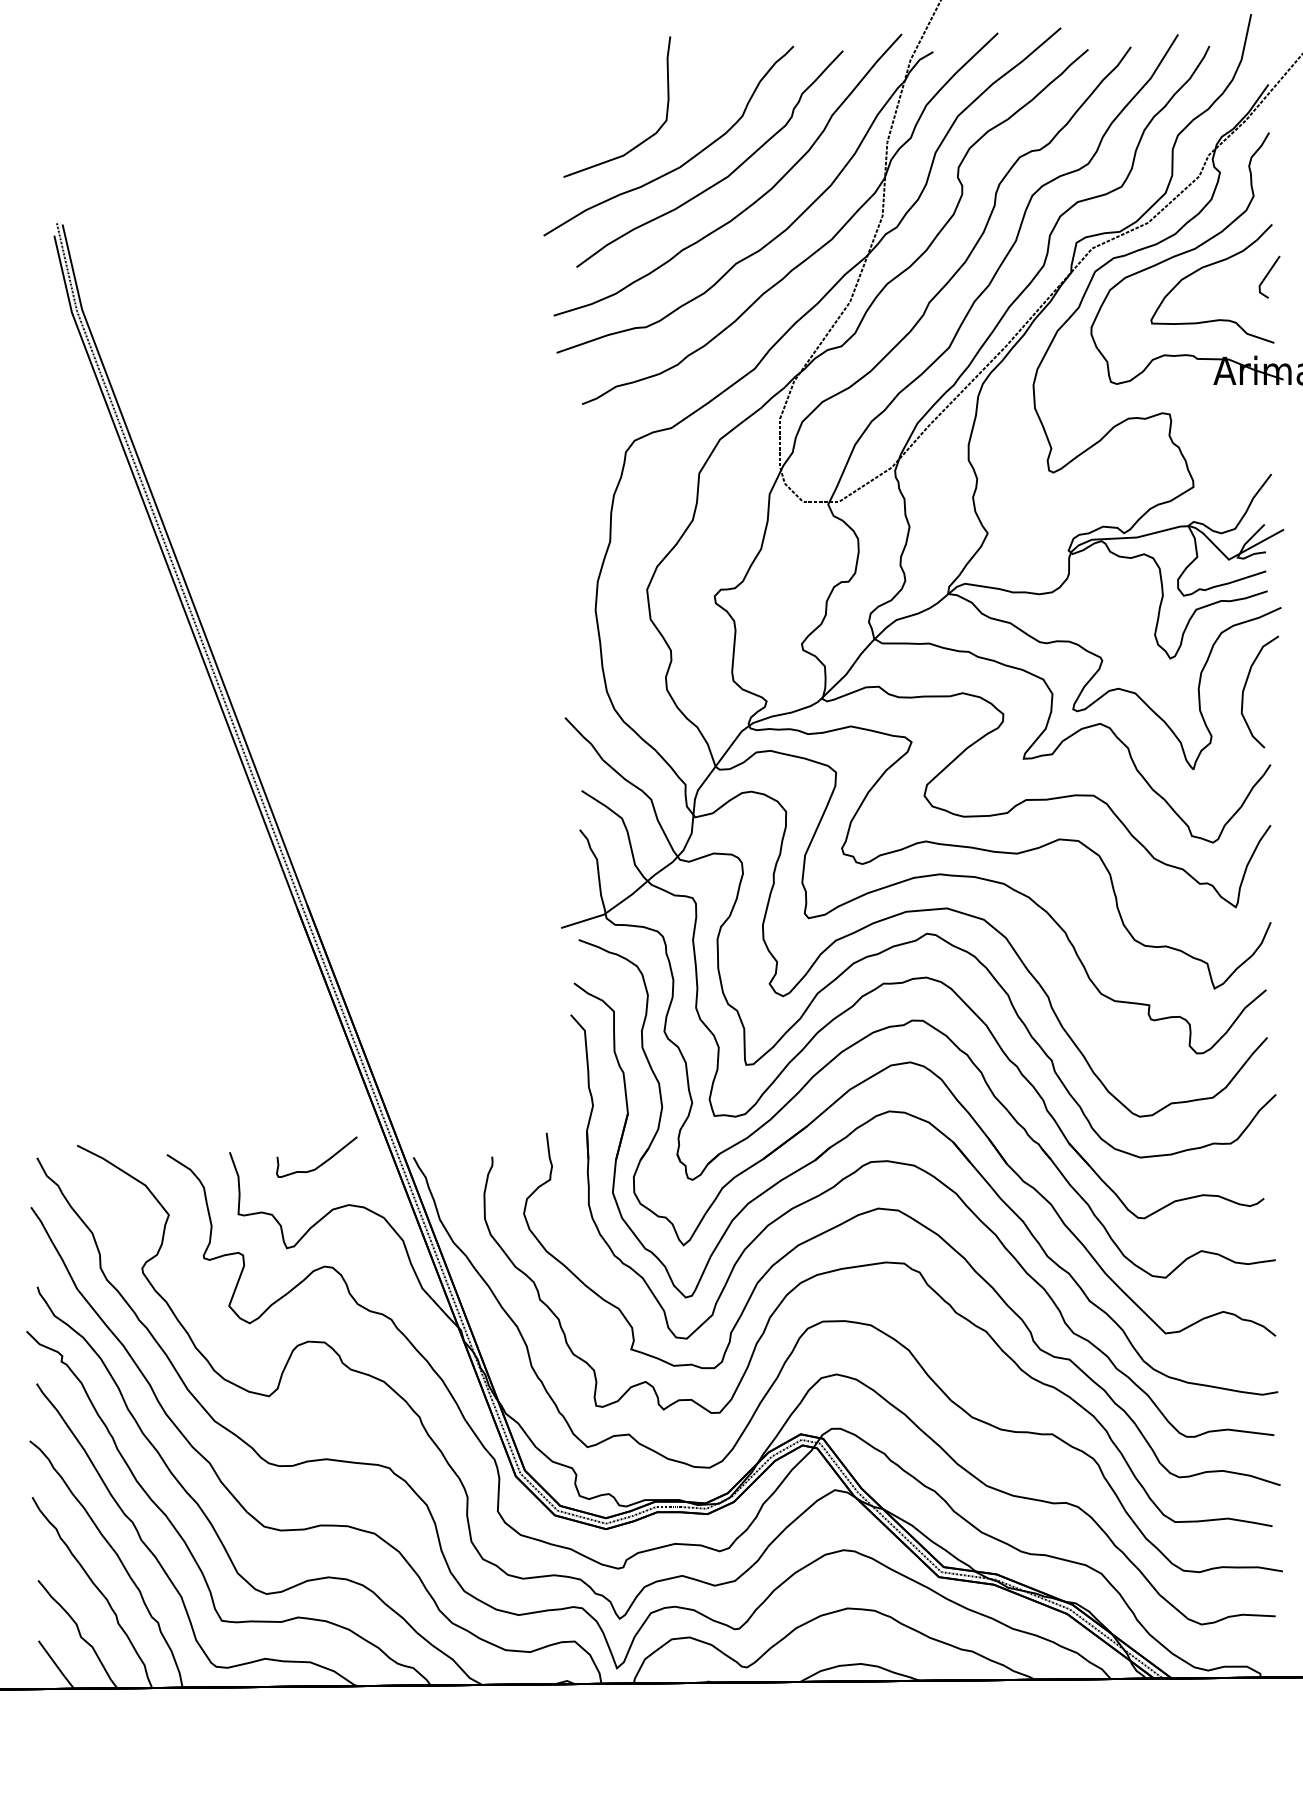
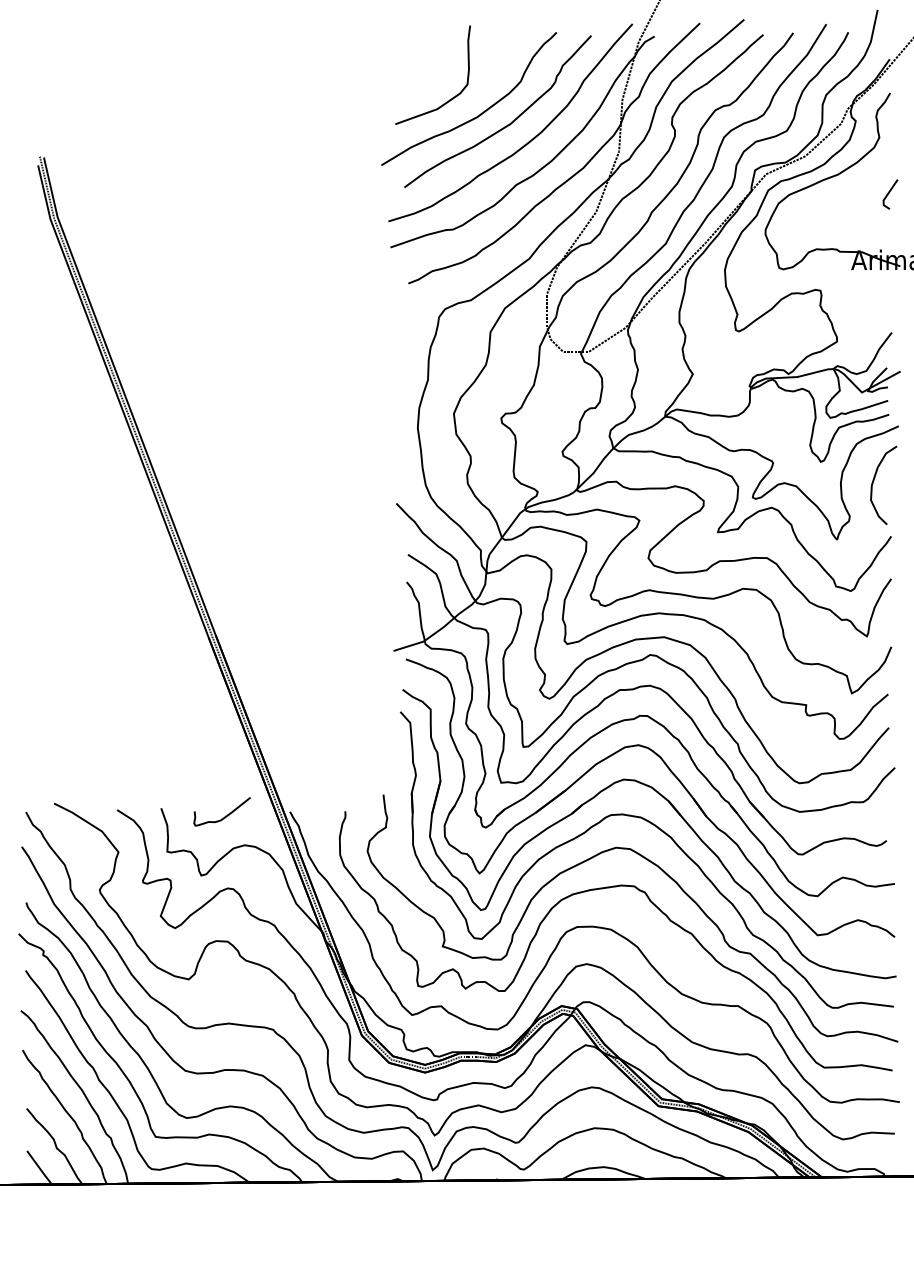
curve: (1203, 268) -> (844, 188), removed

